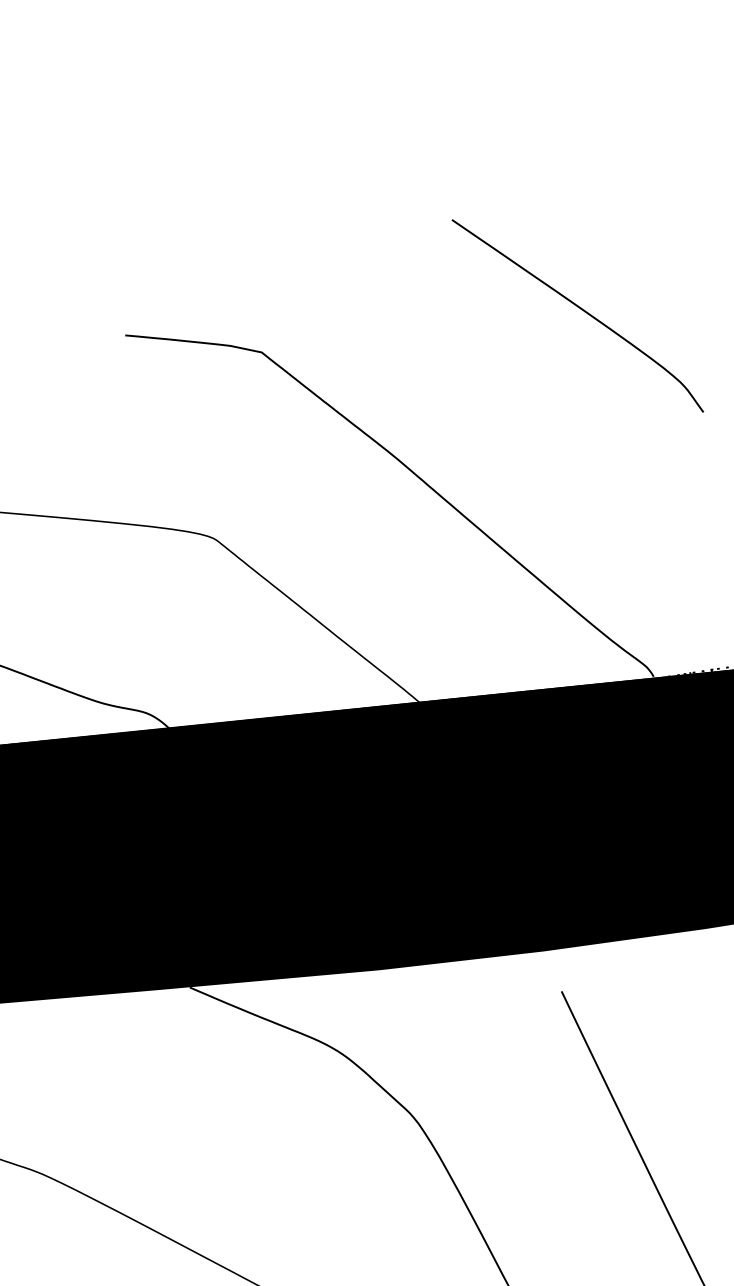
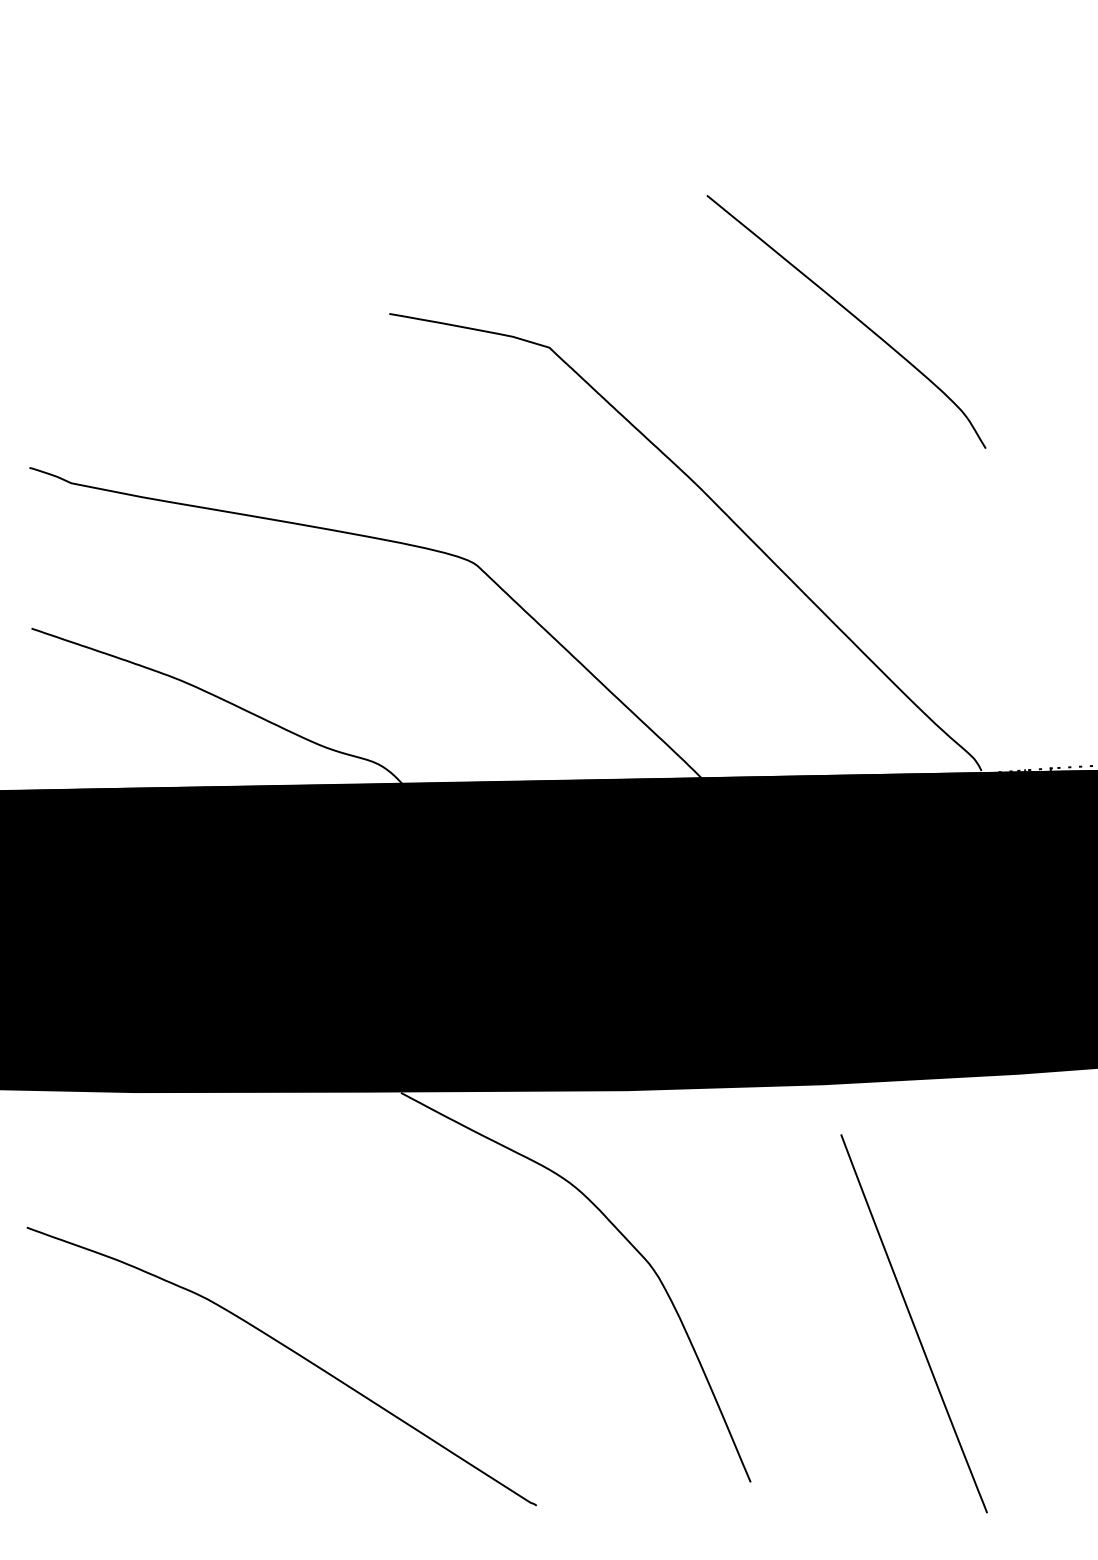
curve: (581, 310) -> (851, 315), moved

